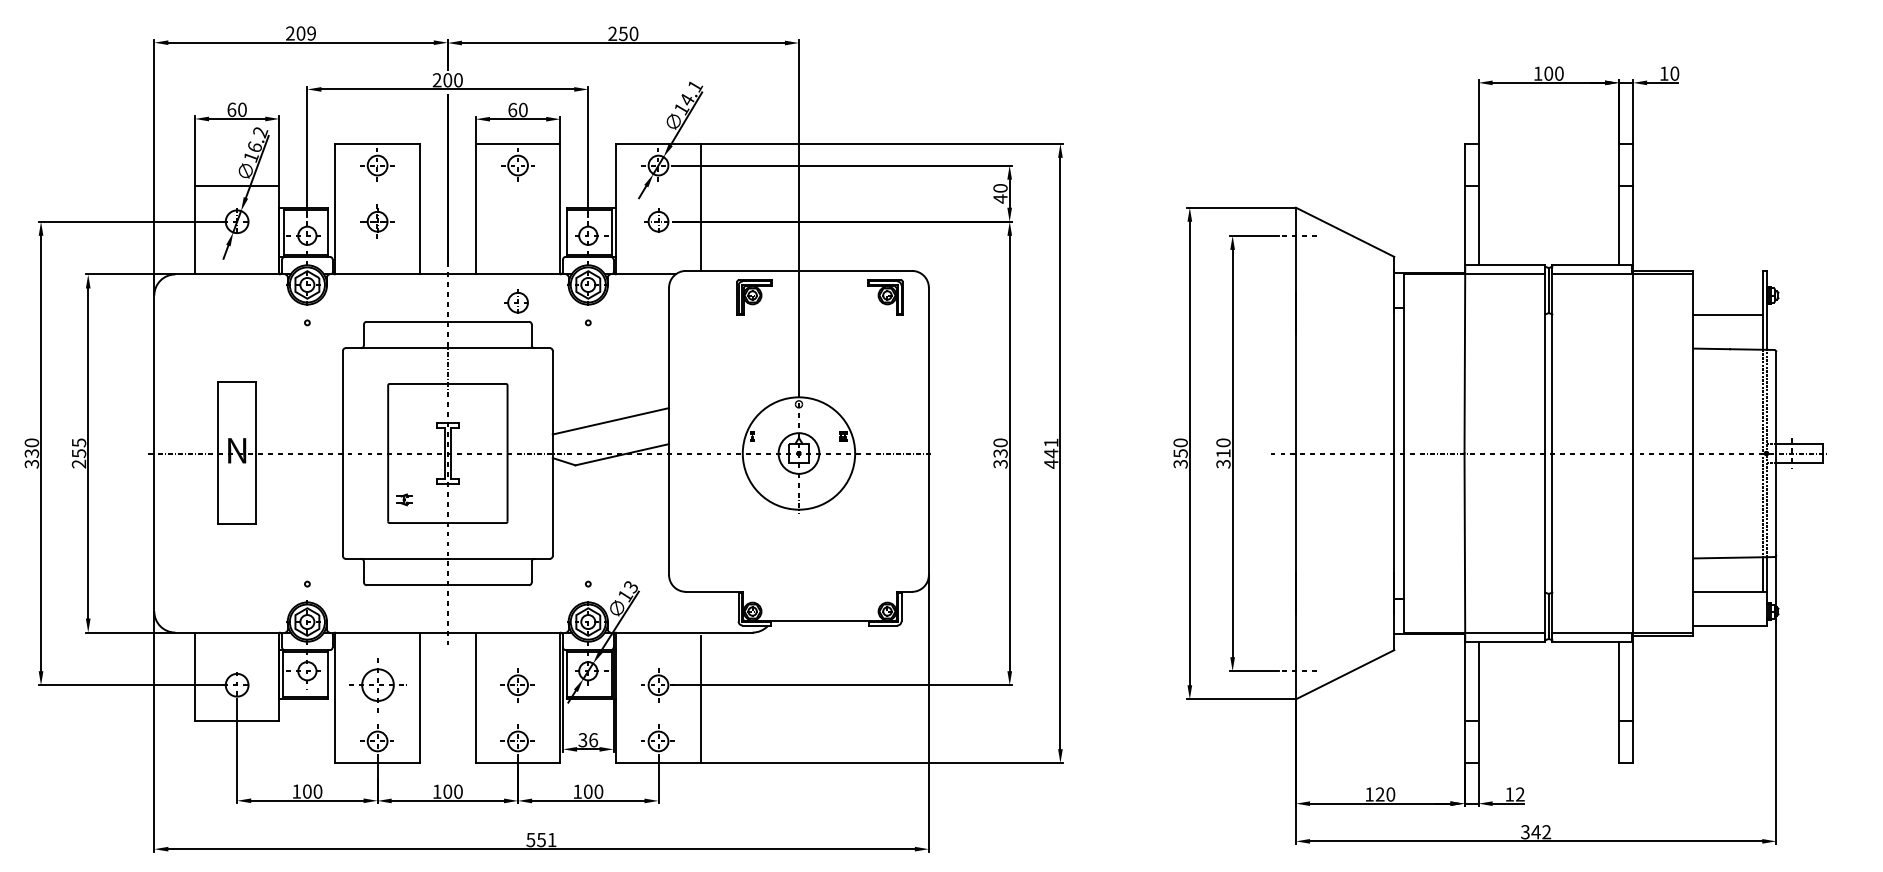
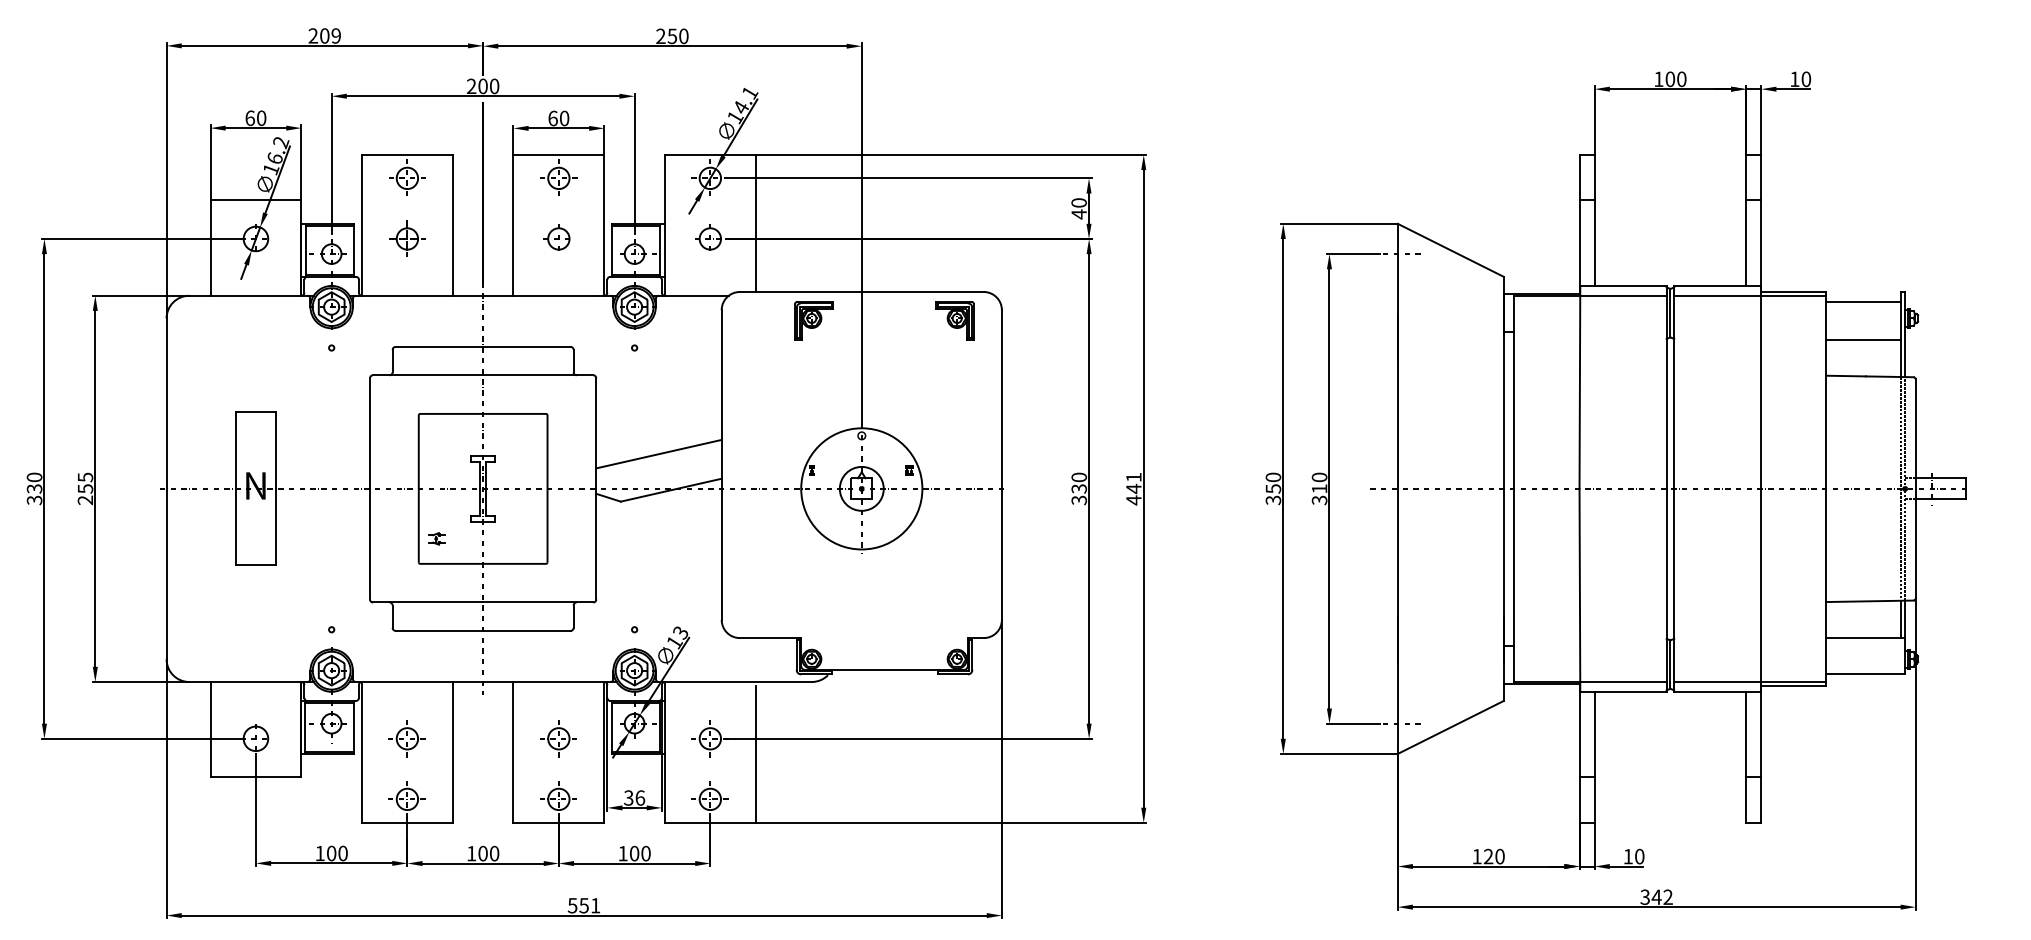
line: (1727, 280) -> (1863, 302), added
part: (516, 301) -> (557, 237), moved
part: (376, 685) -> (406, 739), size x0.62
text: (1520, 794) -> (1639, 856), 12 -> 10

